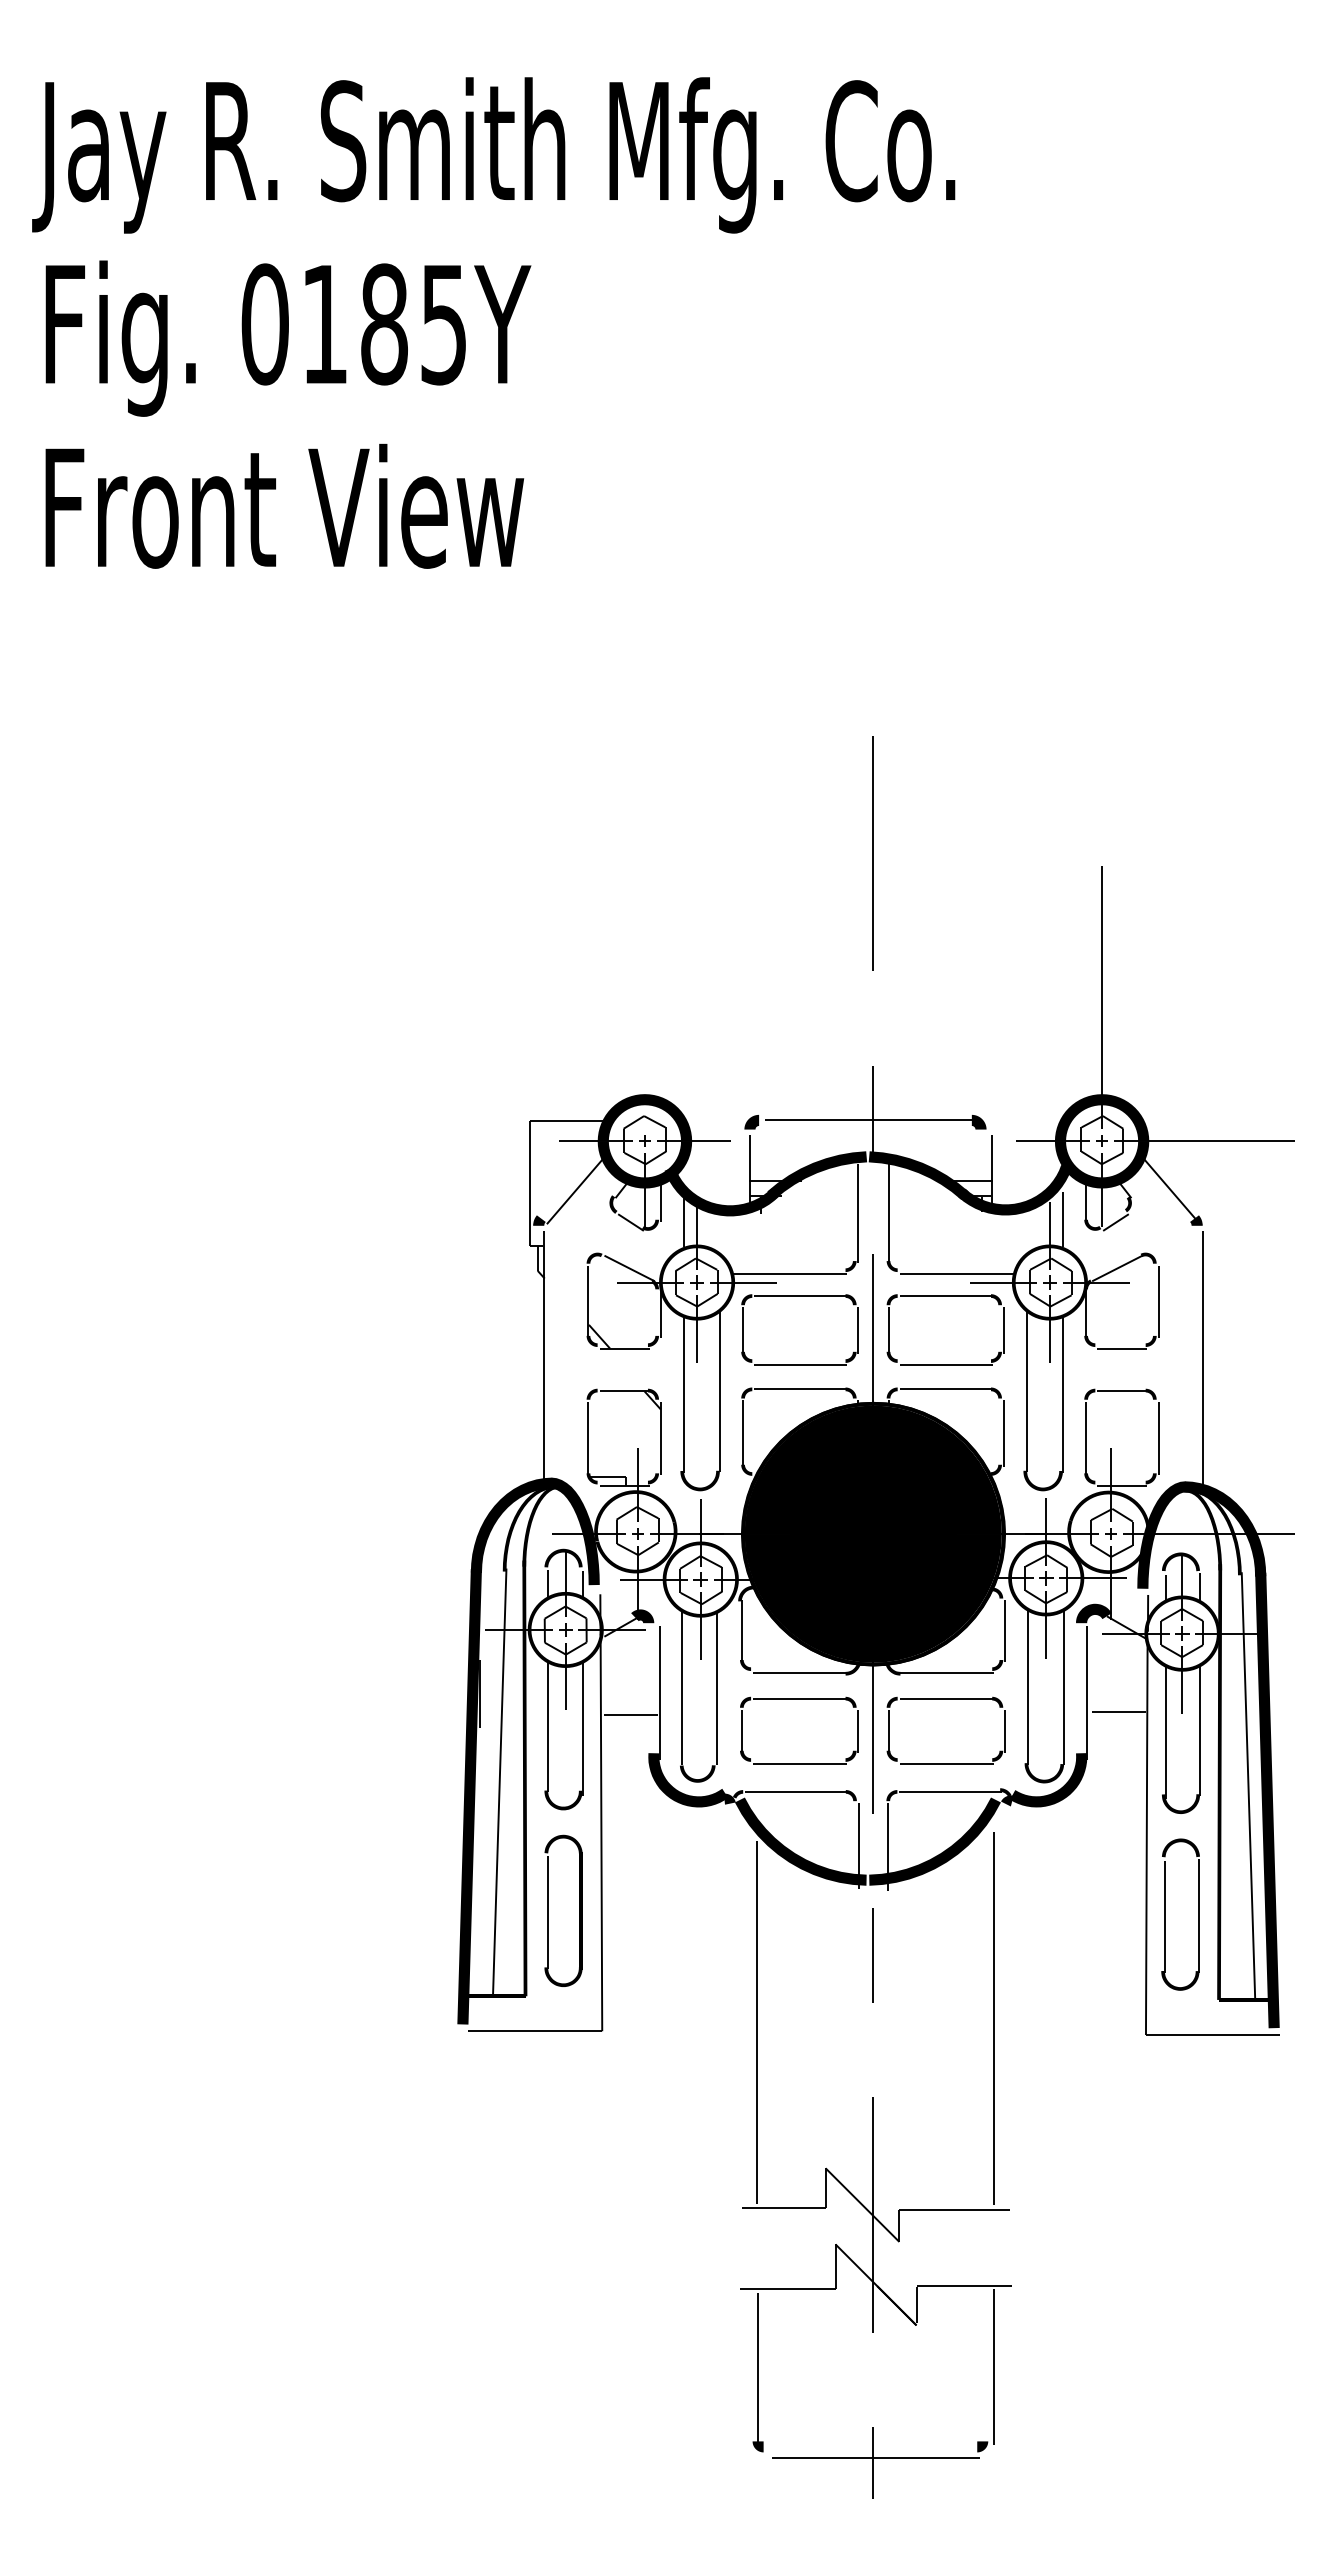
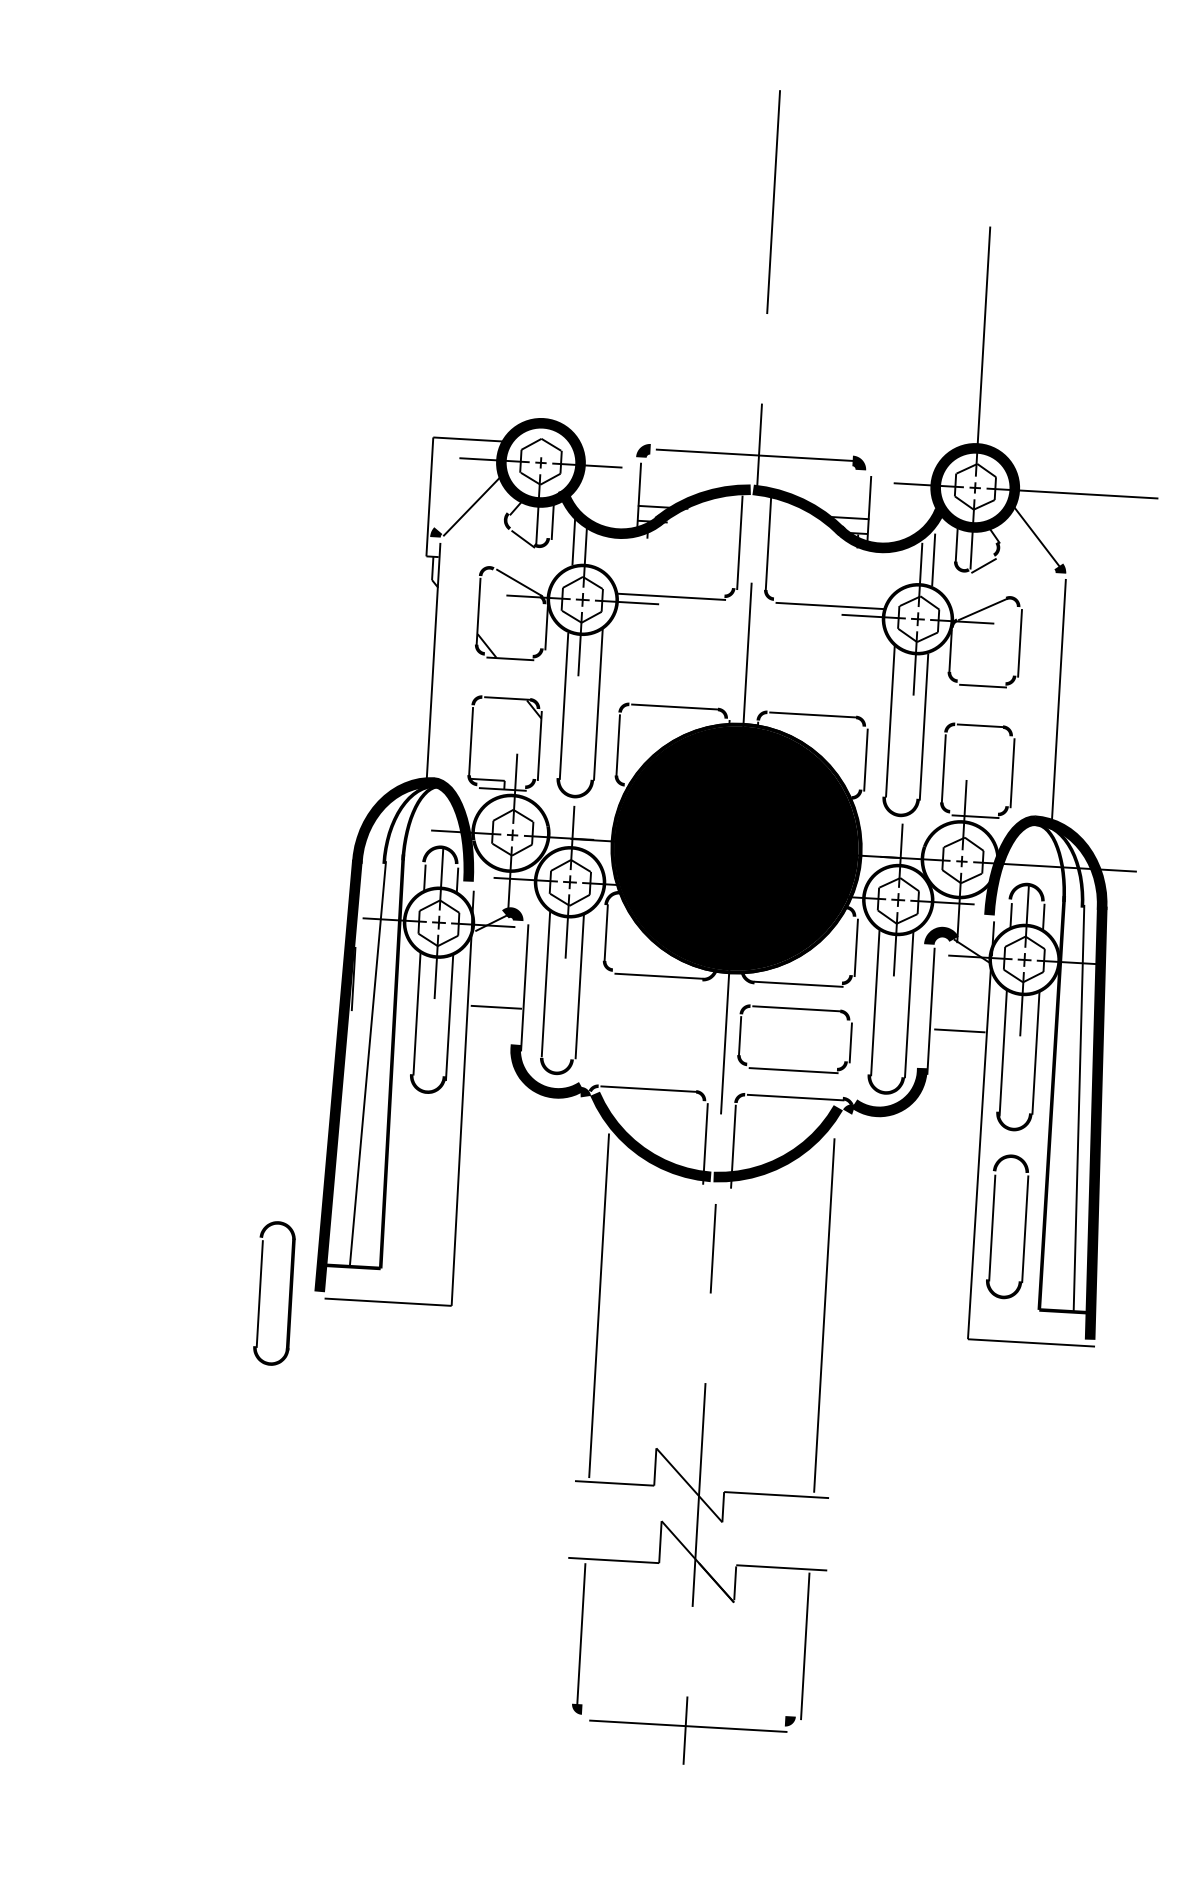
part: (799, 1296) -> (679, 618), removed
part: (945, 1296) -> (817, 626), removed
part: (799, 1699) -> (657, 1001), removed
part: (548, 1910) -> (260, 1292), moved

